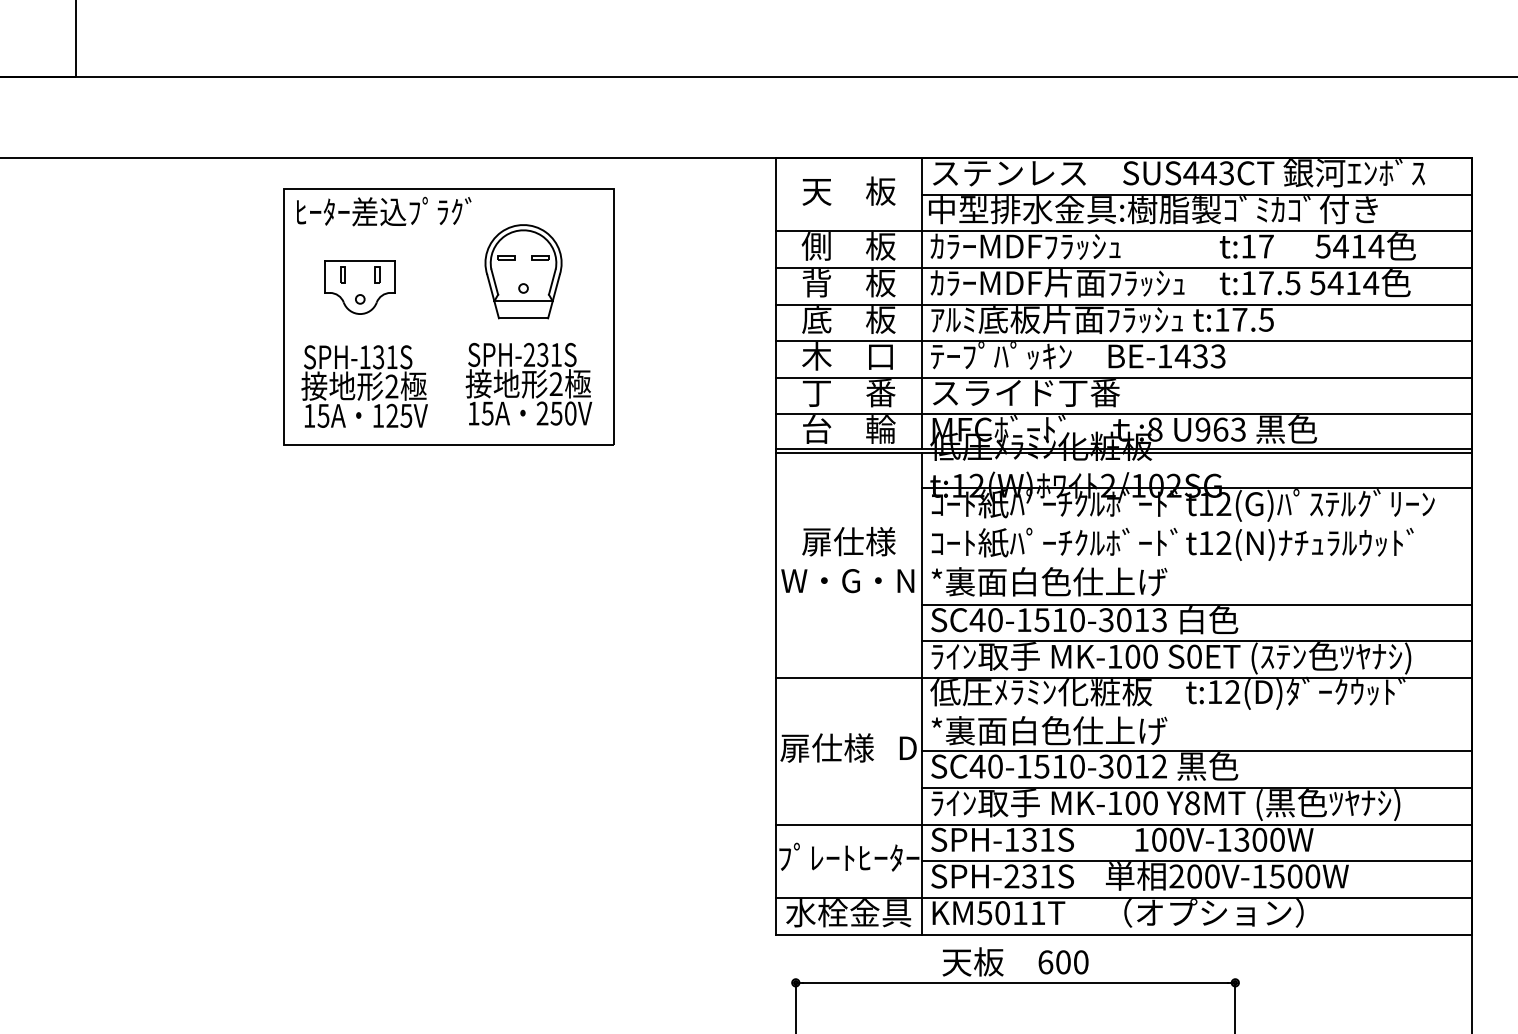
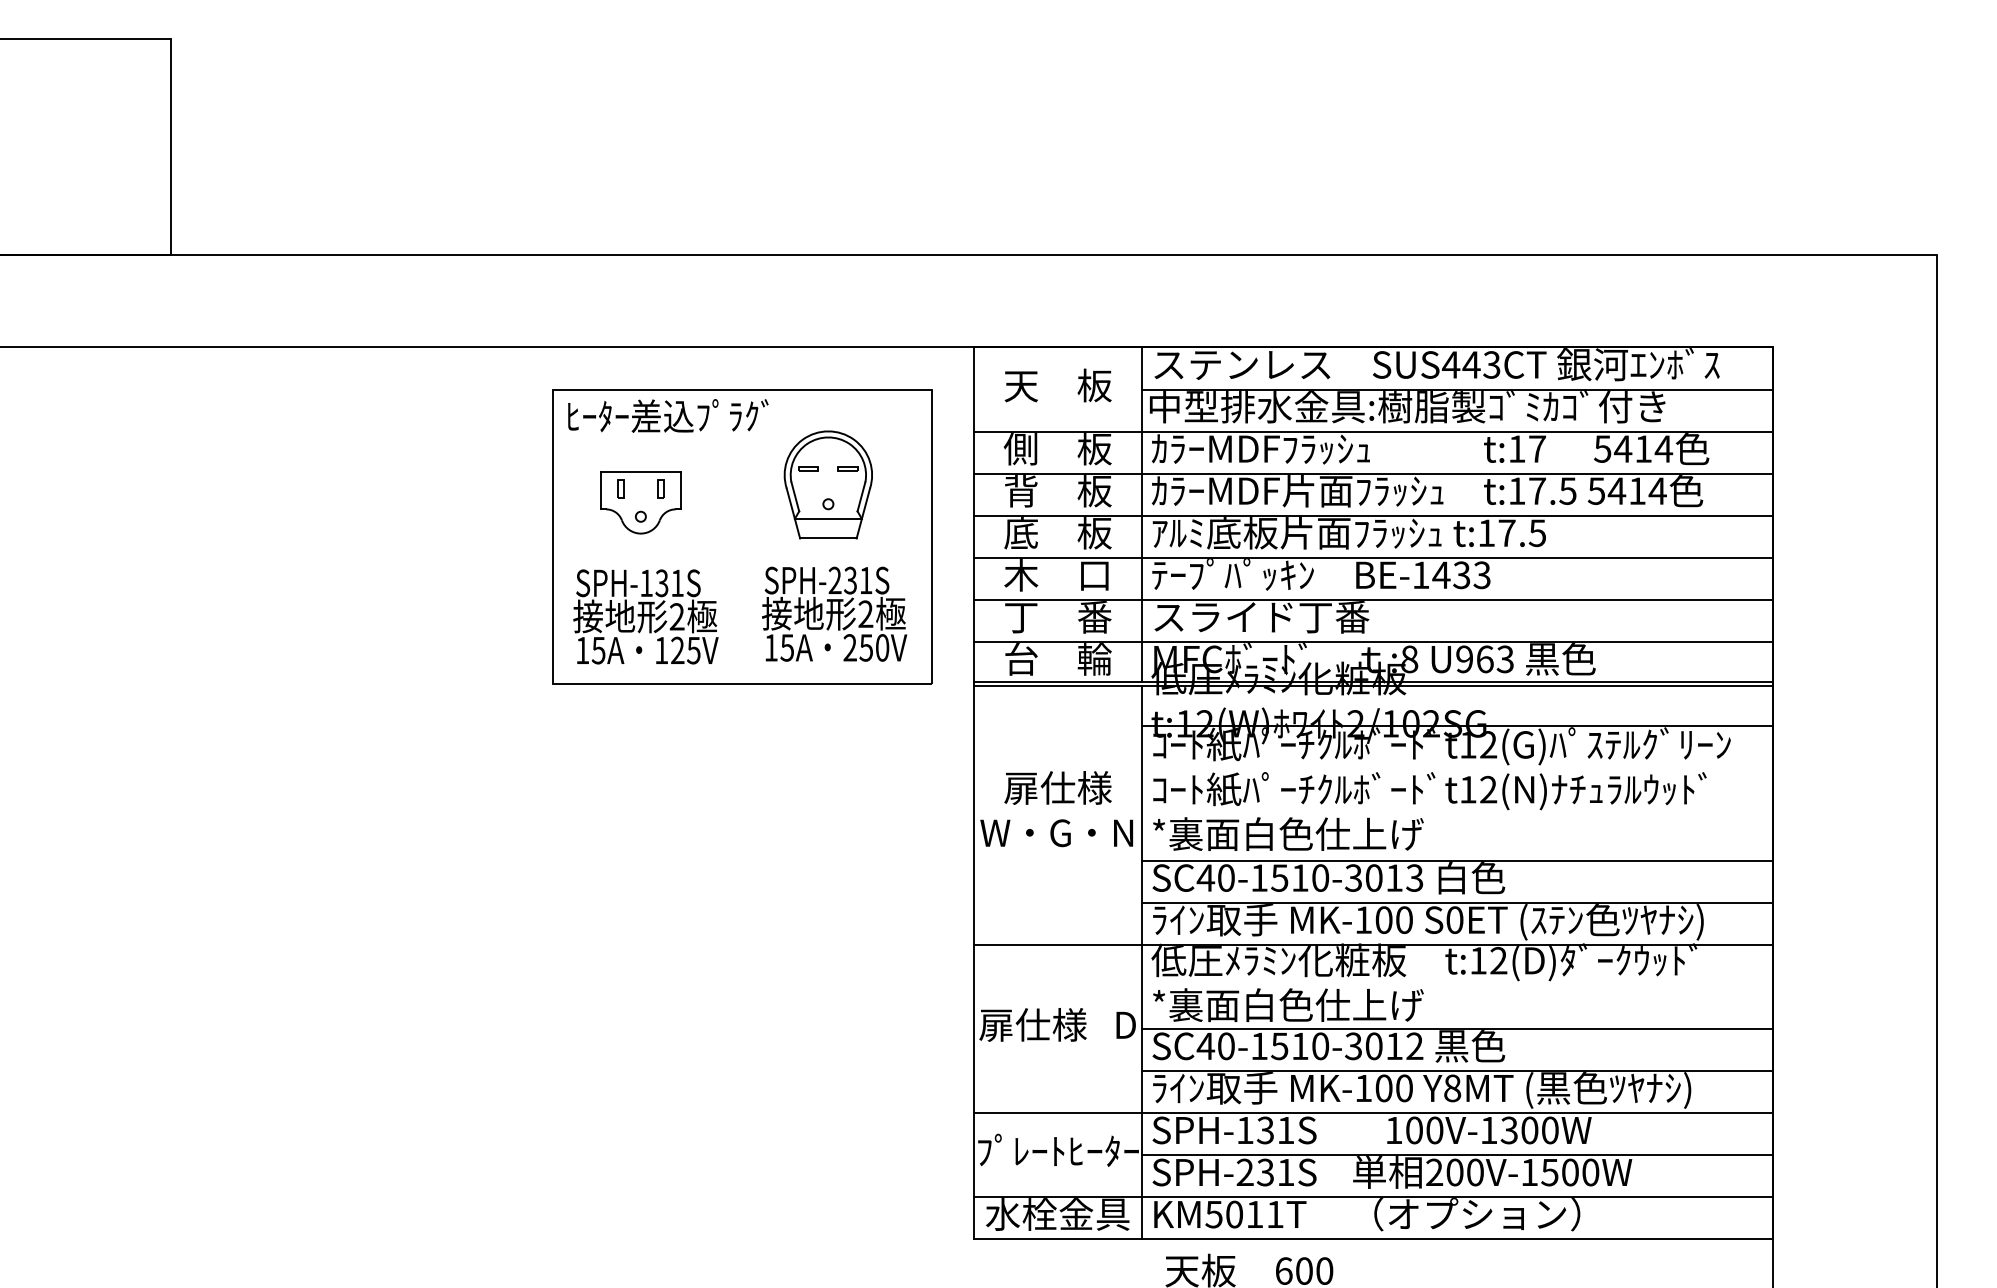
part: (448, 316) -> (742, 536), moved

